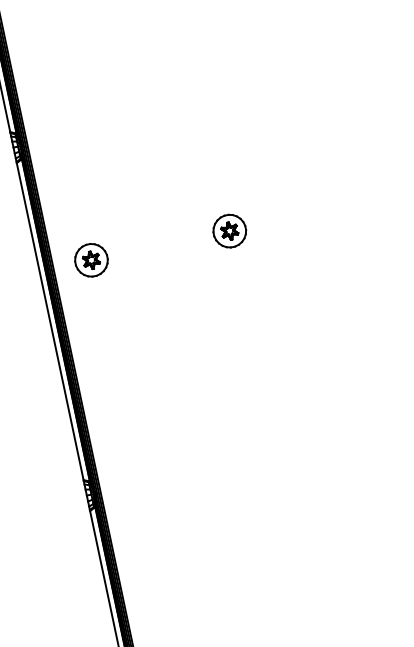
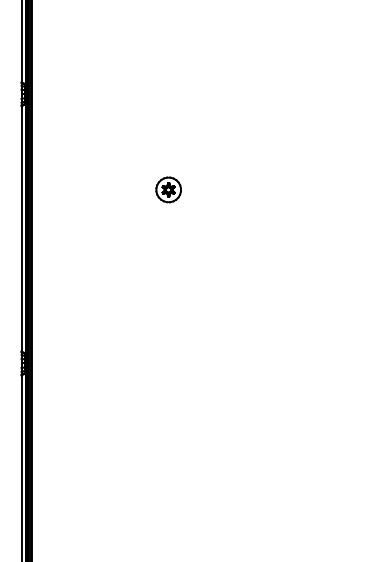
part: (91, 259) -> (61, 189), removed

